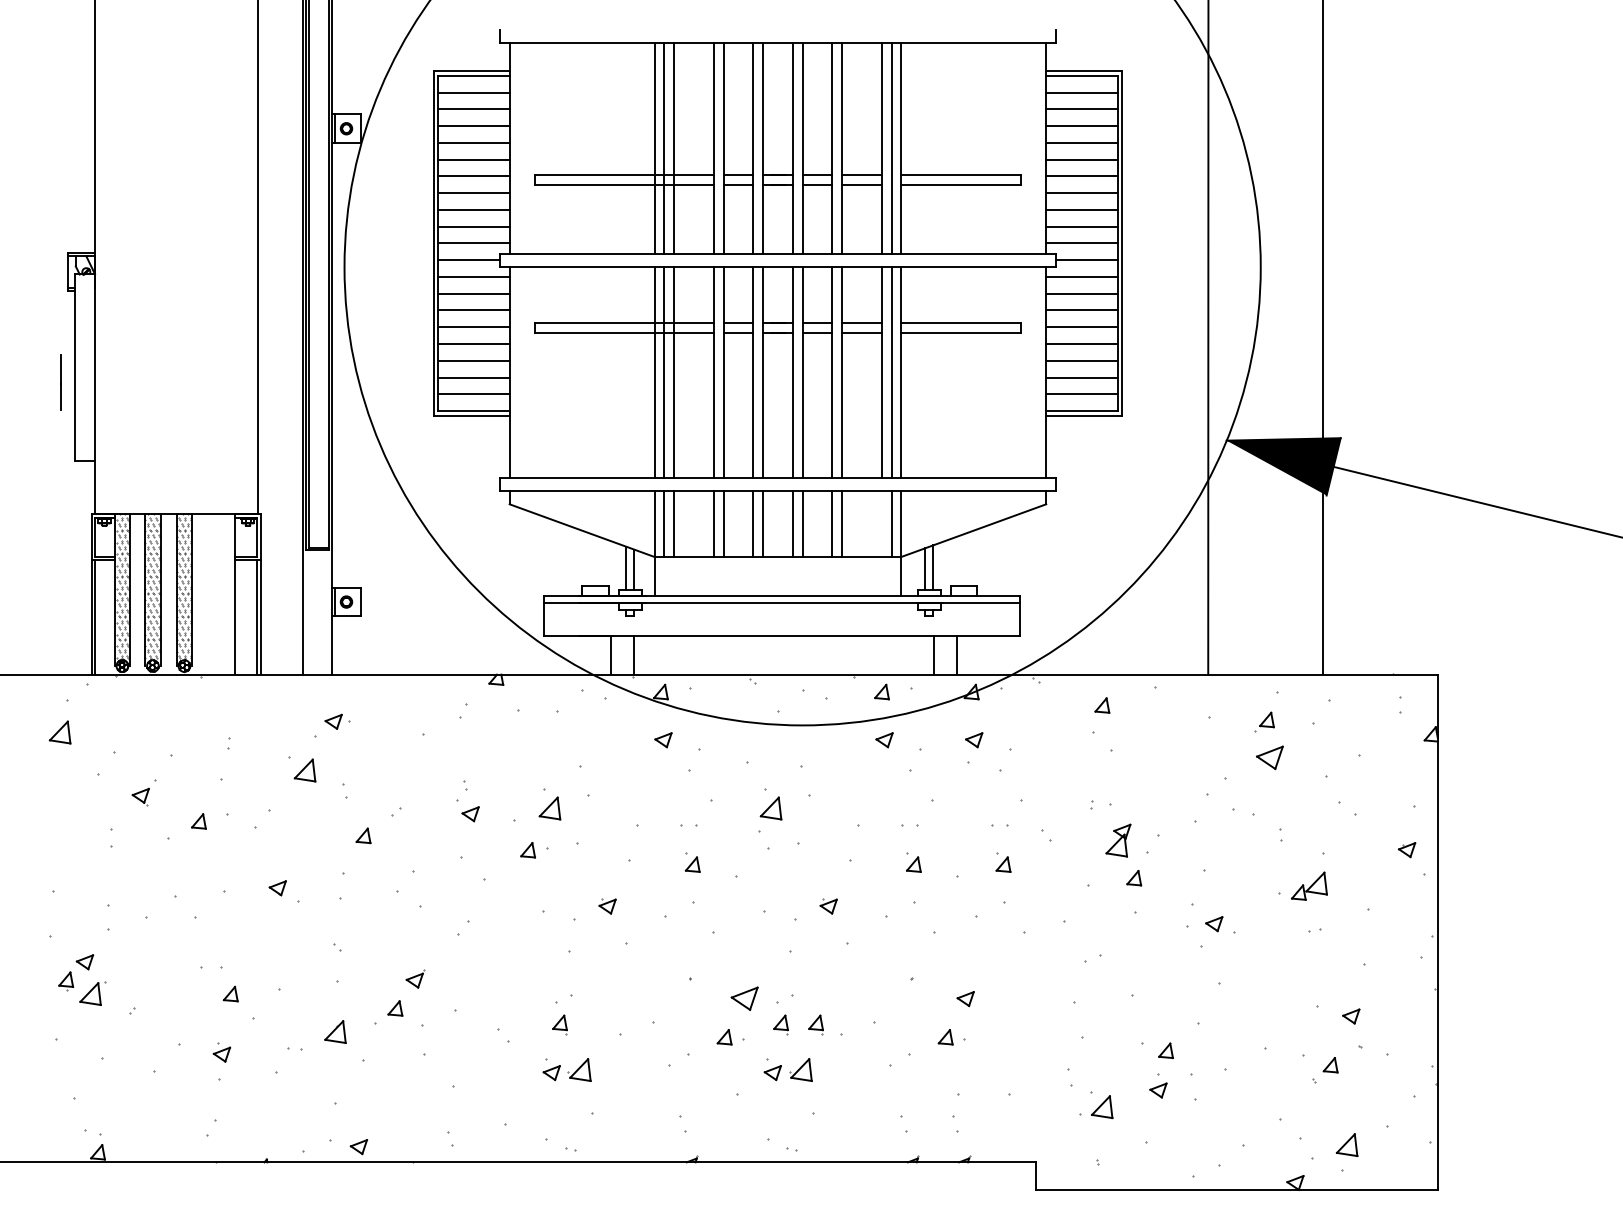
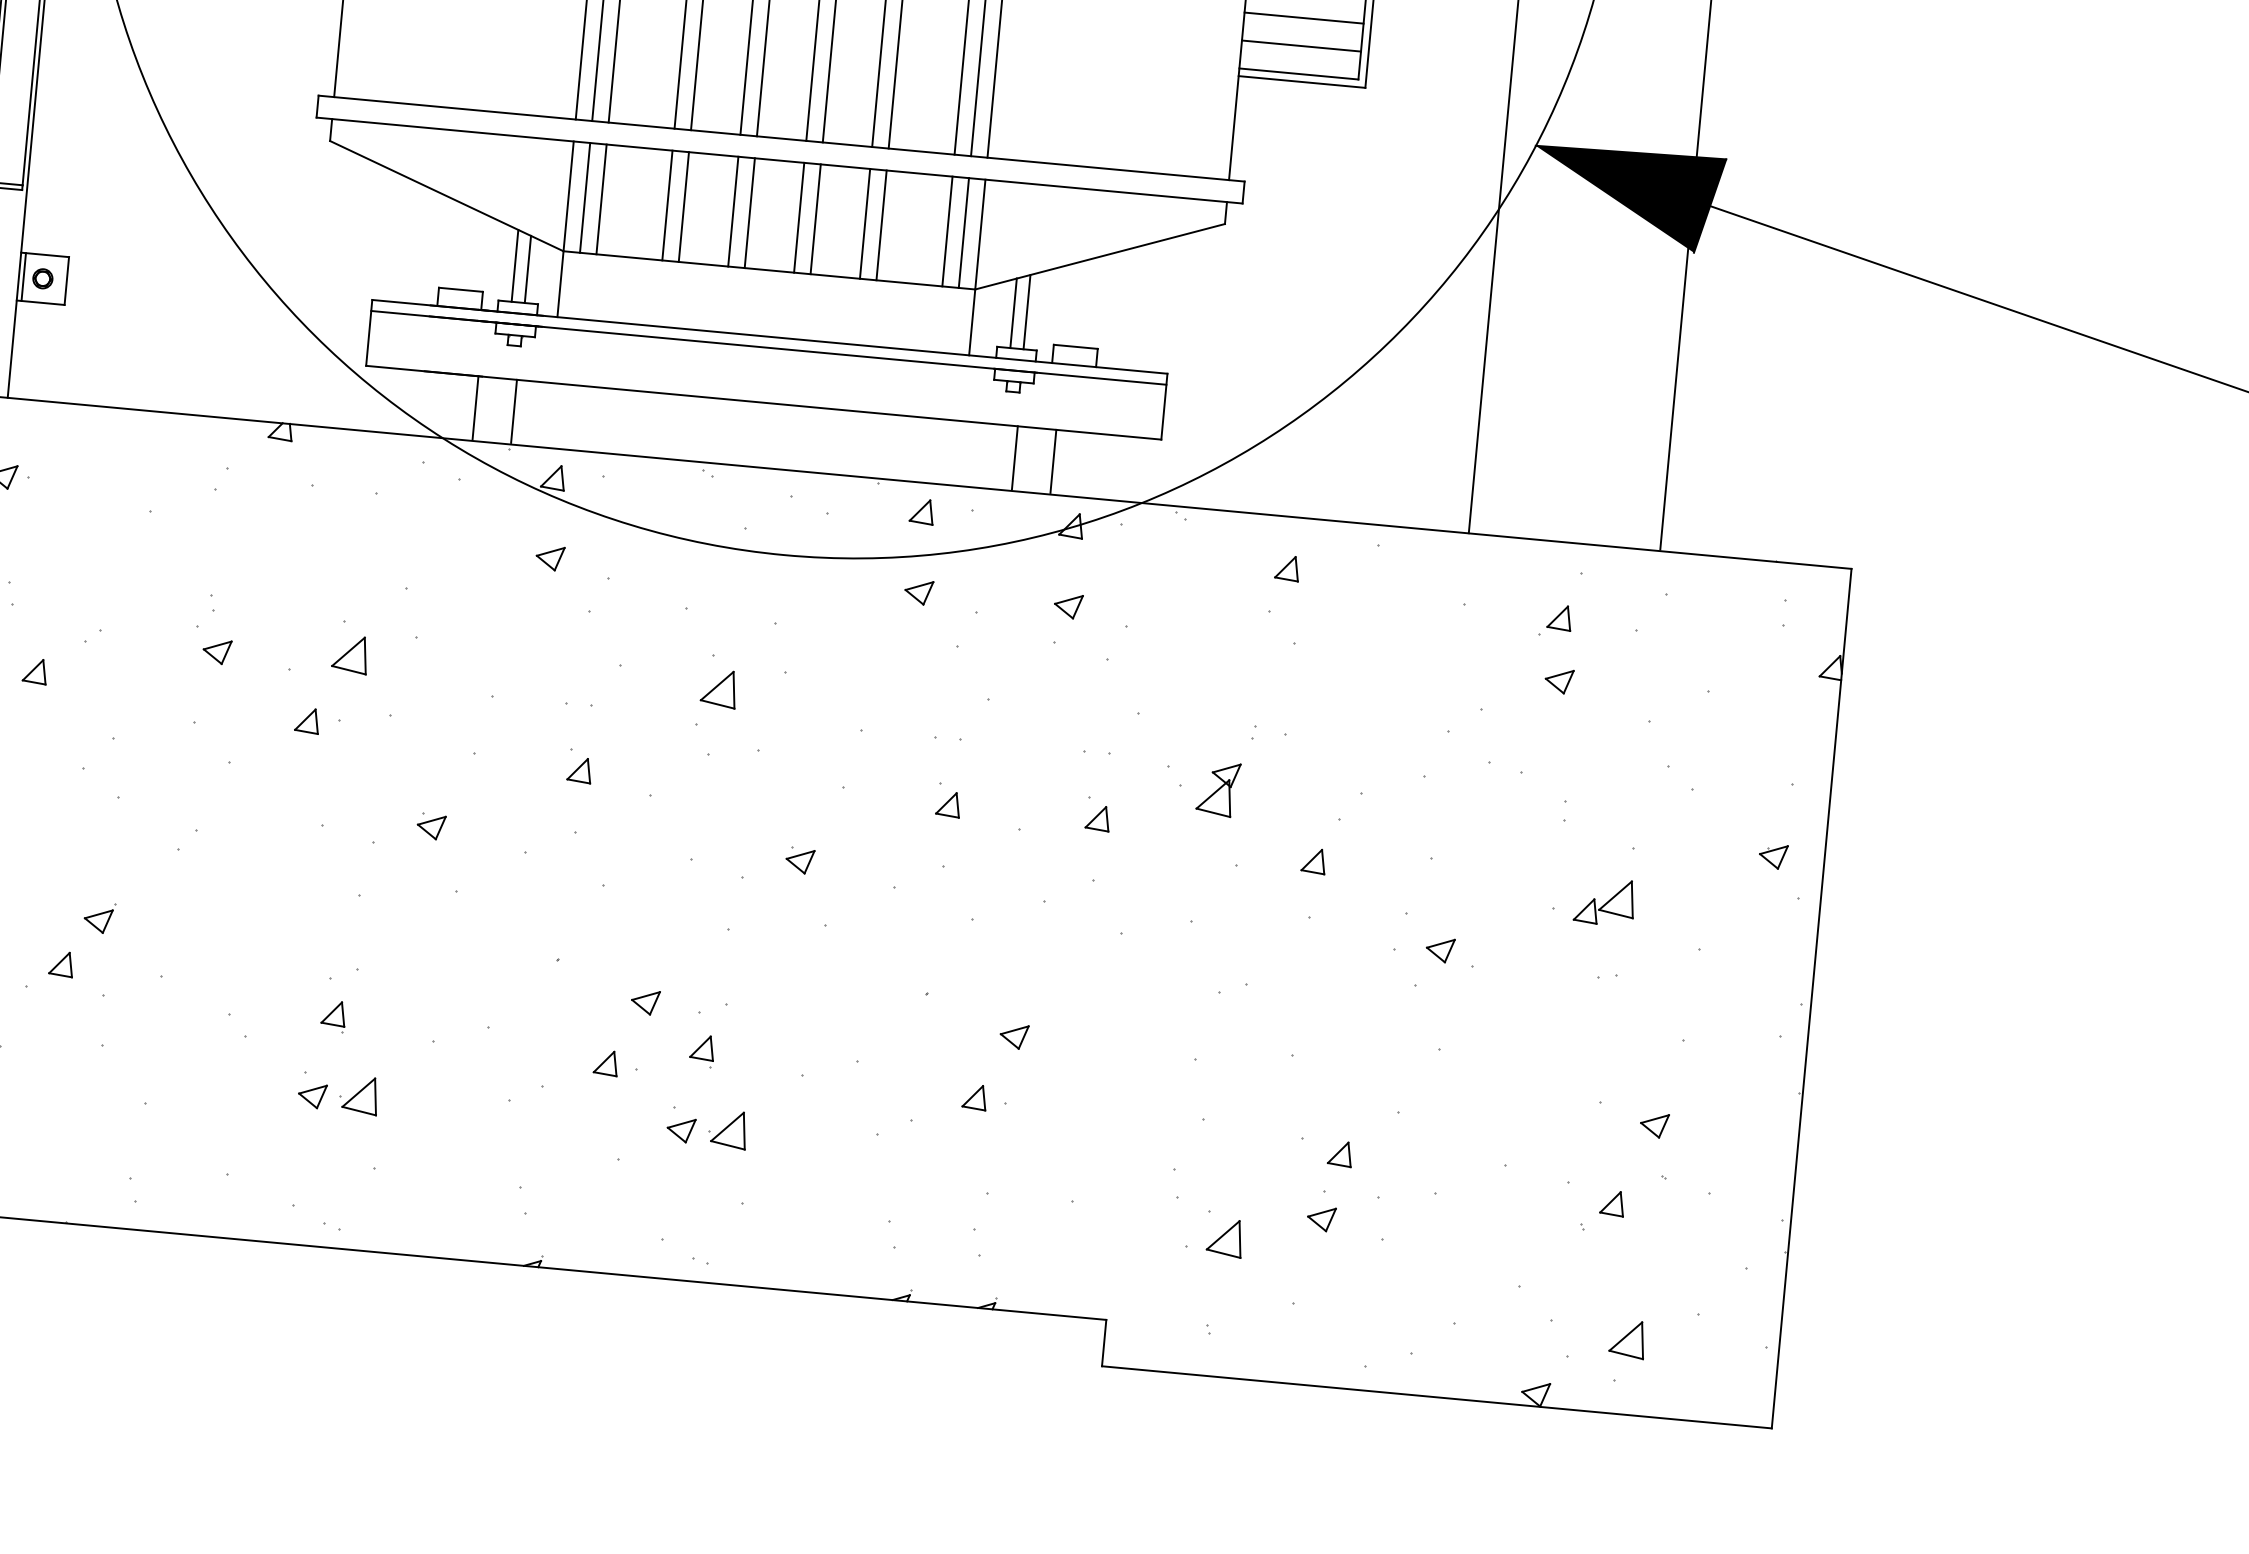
line: (881, 523) -> (947, 230), added
part: (1270, 757) -> (1559, 681), size x0.62
part: (1118, 840) -> (1218, 788), moved
part: (744, 999) -> (645, 1003), size x0.62
part: (815, 1024) -> (759, 1055), removed

